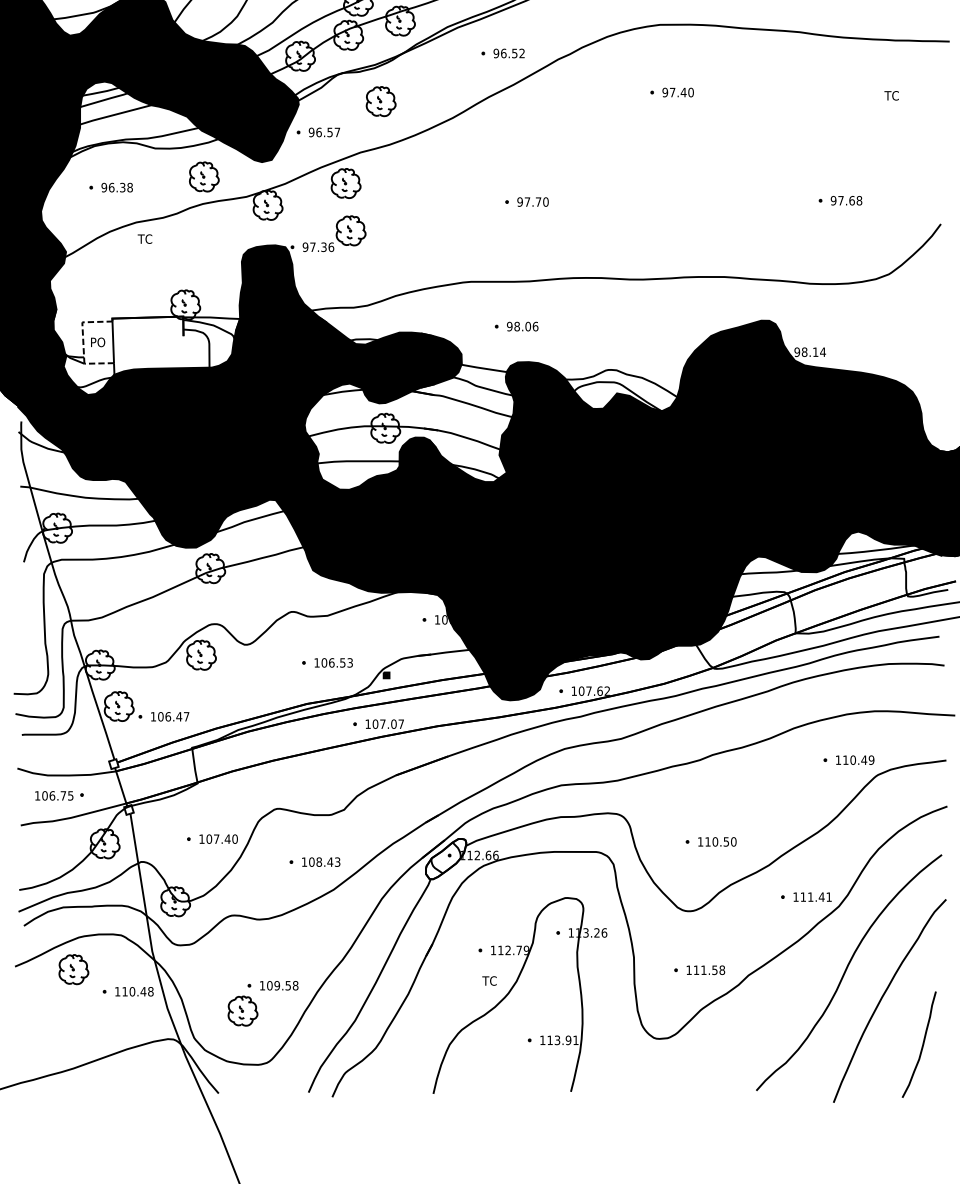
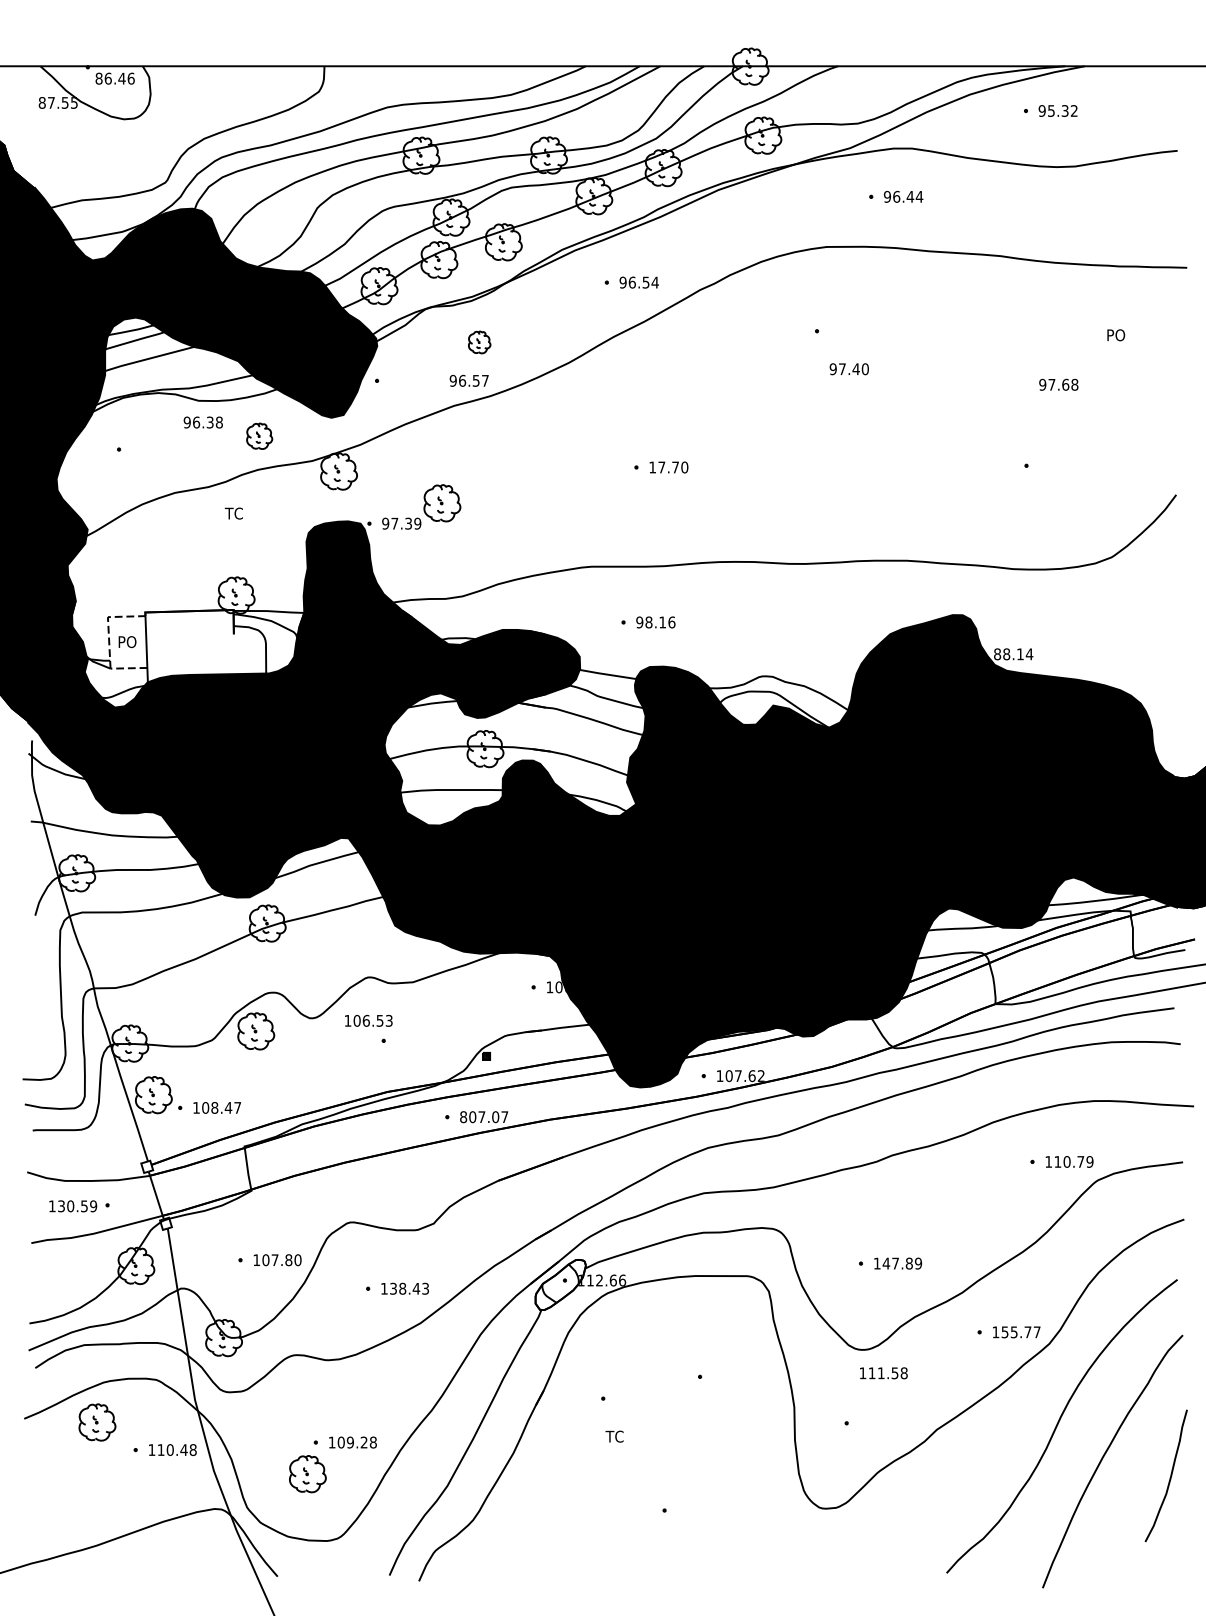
text: (521, 53) -> (654, 282), 96.52 -> 96.54
text: (677, 92) -> (848, 369), moved
text: (892, 95) -> (1115, 335), TC -> PO
part: (380, 101) -> (479, 342), size x0.6
text: (323, 132) -> (468, 380), moved
part: (204, 177) -> (259, 436), size x0.7
part: (346, 183) -> (436, 444), removed
text: (116, 187) -> (202, 422), moved
text: (846, 200) -> (1058, 384), moved
text: (519, 202) -> (652, 467), 97.70 -> 17.70
text: (144, 239) -> (233, 513), moved
text: (331, 247) -> (417, 523), 97.36 -> 97.39
text: (528, 326) -> (662, 622), 98.06 -> 98.16
text: (797, 352) -> (997, 654), 98.14 -> 88.14
text: (333, 662) -> (368, 1020), moved
text: (167, 716) -> (214, 1107), 106.47 -> 108.47
text: (368, 724) -> (463, 1117), 107.07 -> 807.07
text: (863, 759) -> (1080, 1161), 110.49 -> 110.79
text: (57, 796) -> (77, 1206), 106.75 -> 130.59
text: (227, 839) -> (288, 1260), 107.40 -> 107.80
text: (720, 841) -> (901, 1263), 110.50 -> 147.89
text: (311, 861) -> (393, 1288), 108.43 -> 138.43
text: (815, 897) -> (1020, 1332), 111.41 -> 155.77
text: (705, 970) -> (883, 1373), moved
text: (287, 985) -> (363, 1442), 109.58 -> 109.28
part: (512, 988) -> (643, 1446), removed
curve: (921, 1045) -> (1169, 1477), moved

